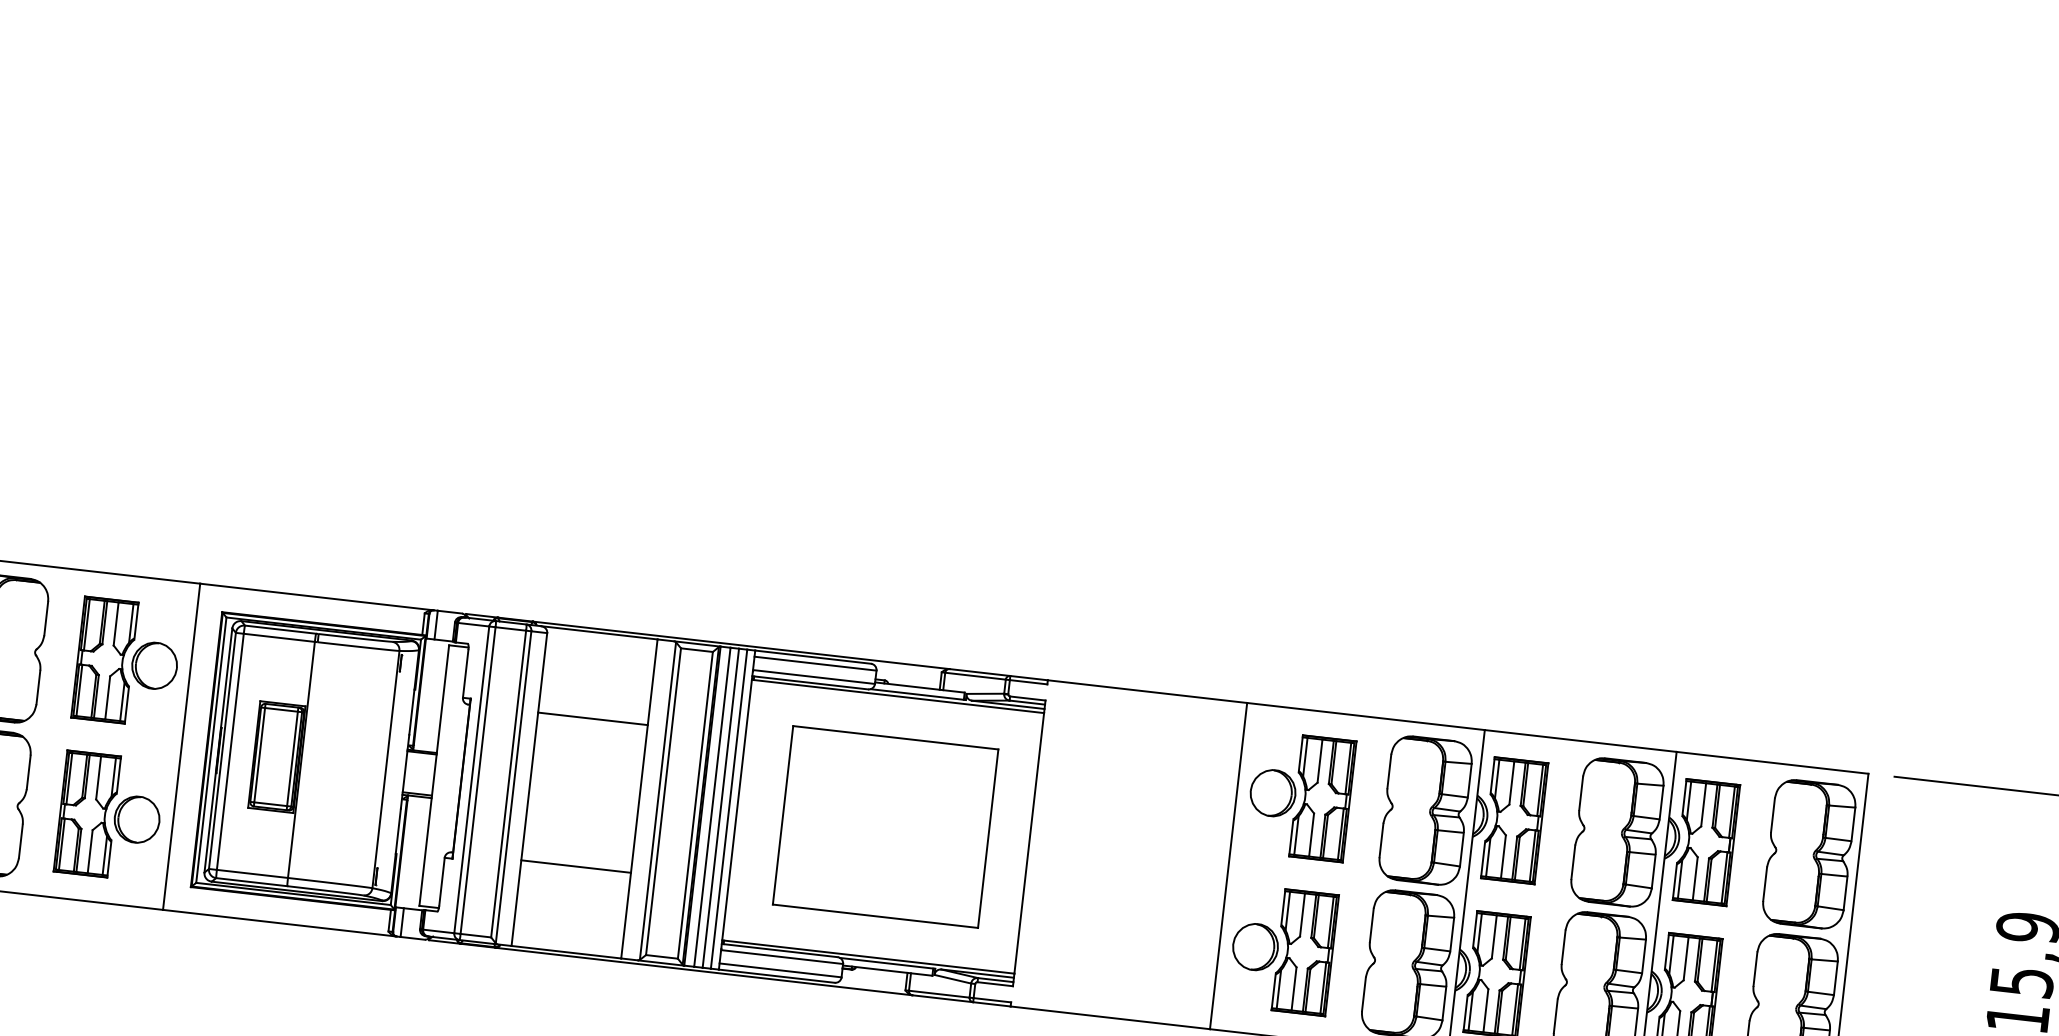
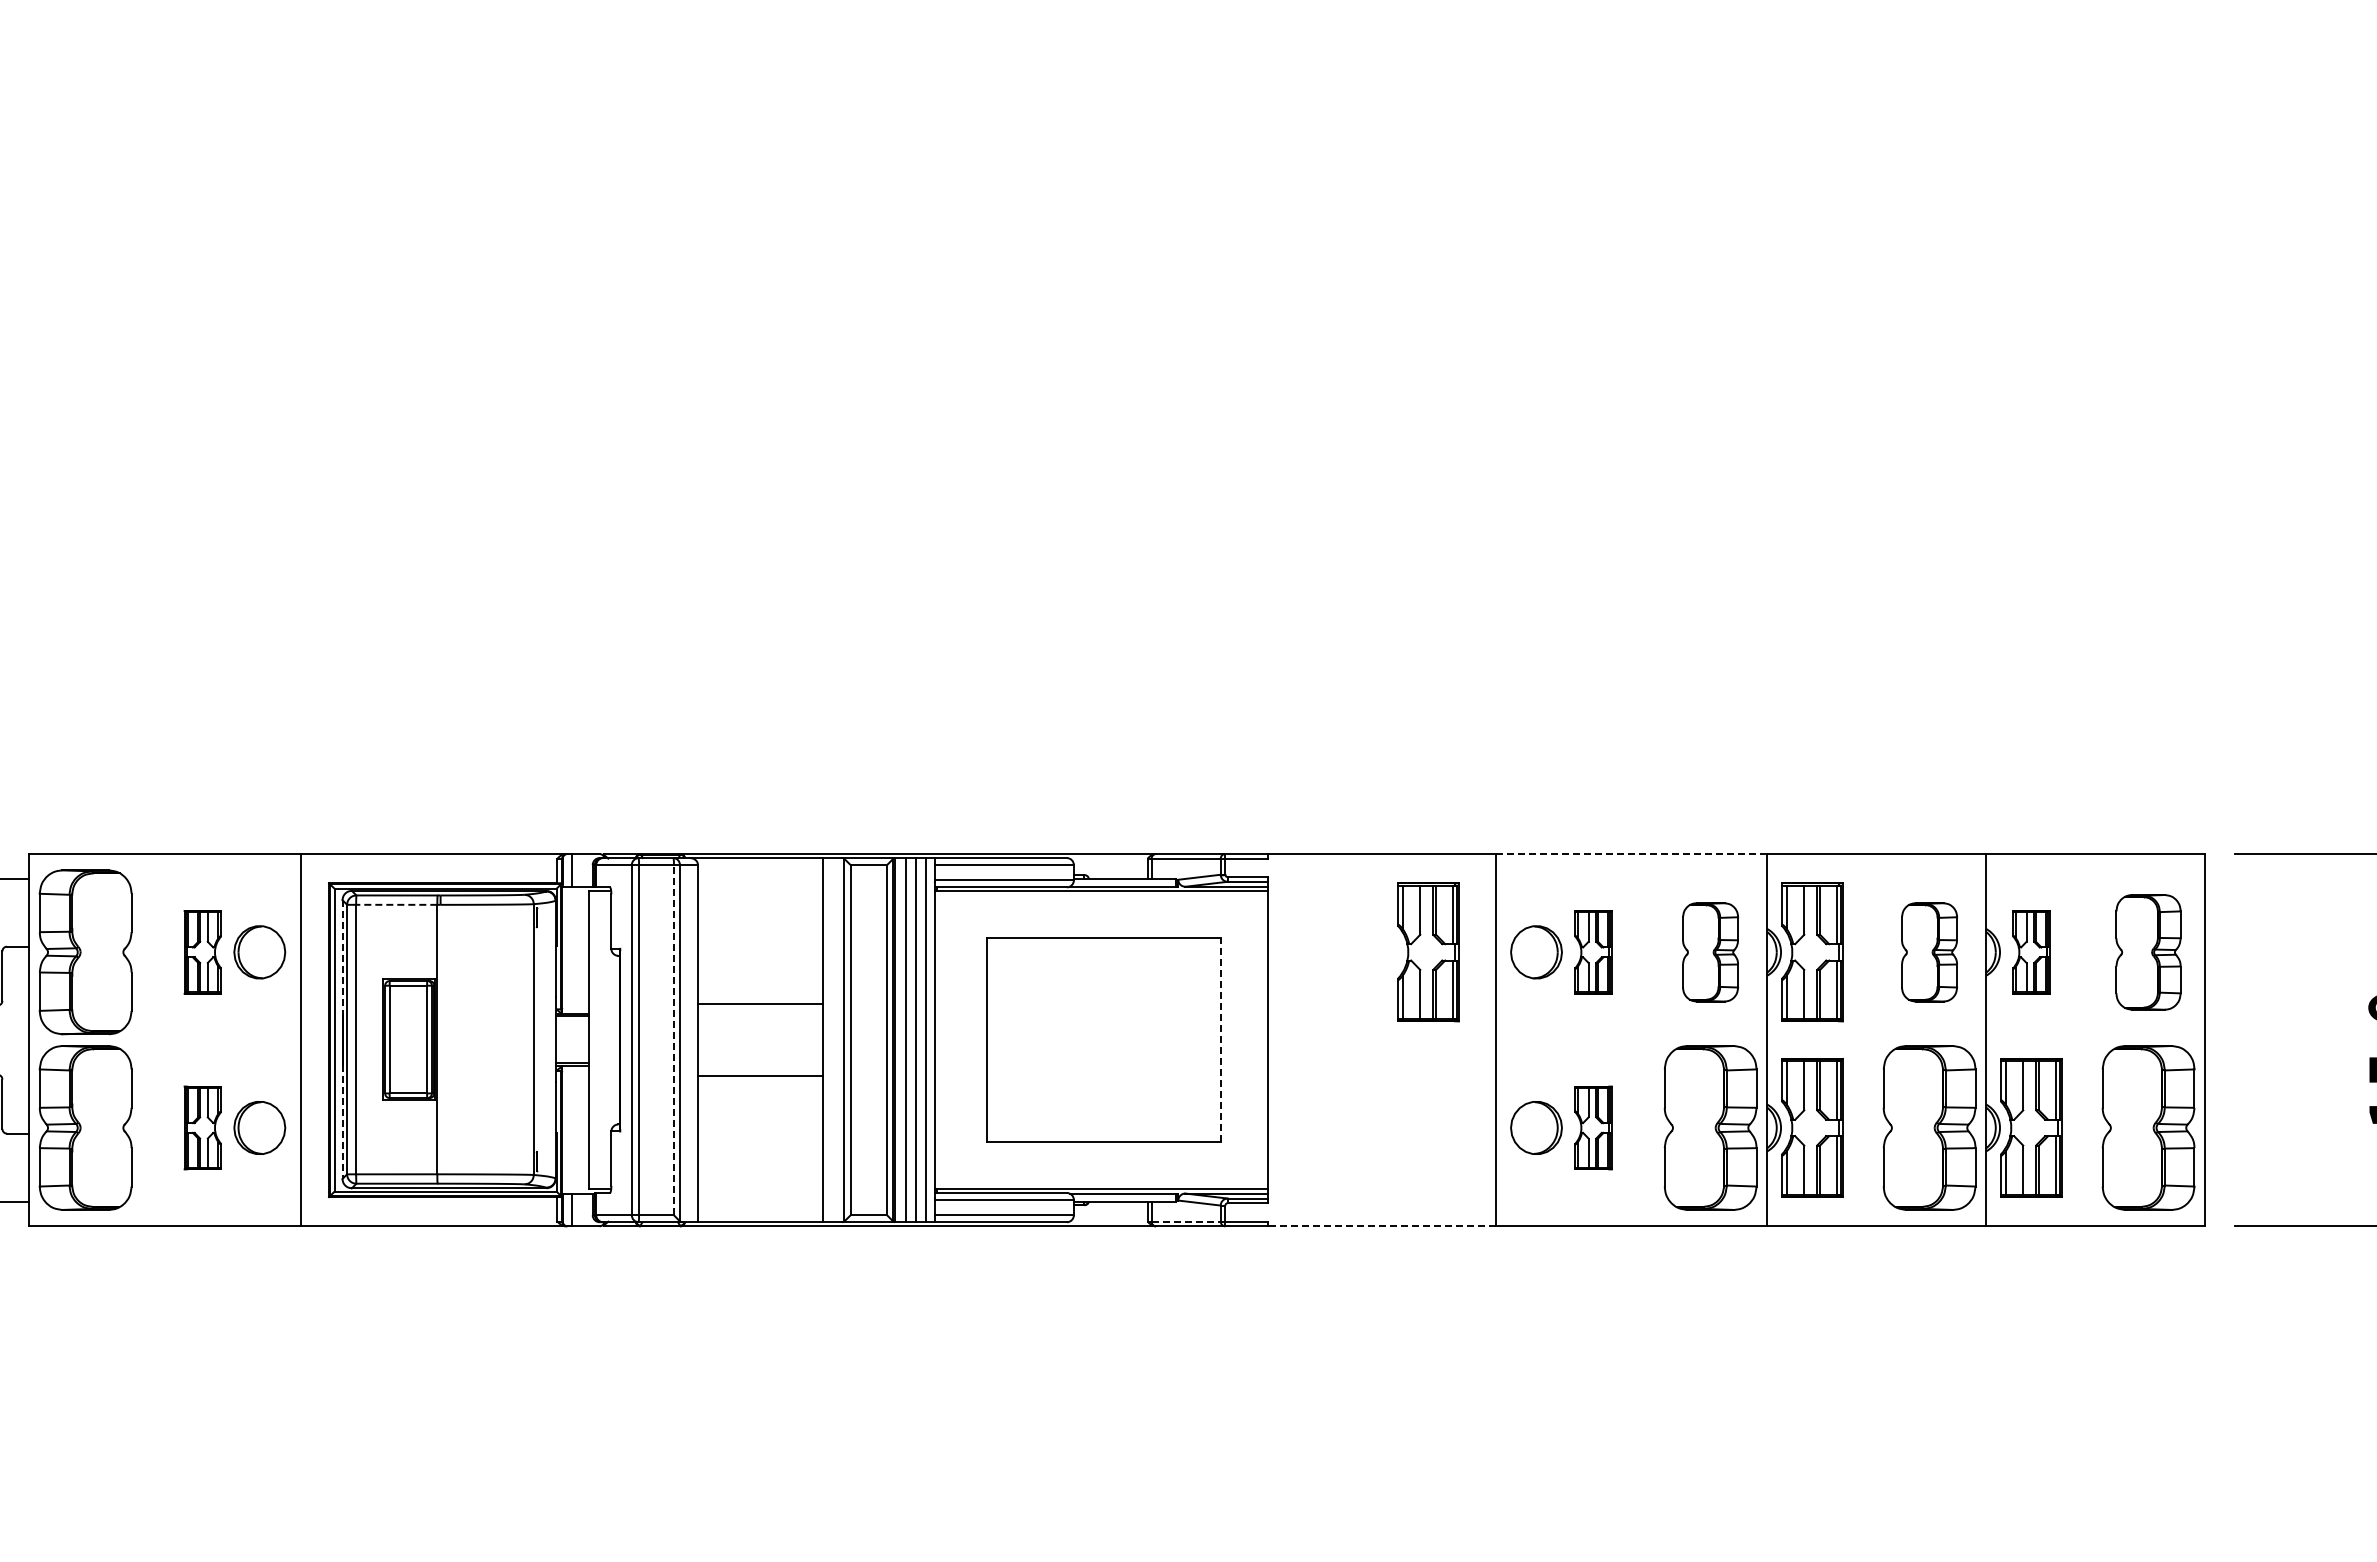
line: (279, 637) -> (396, 904), solid -> dashed
part: (104, 660) -> (202, 952), size x0.6
line: (1366, 716) -> (1631, 853), solid -> dashed
line: (592, 718) -> (760, 1003), moved
line: (218, 751) -> (342, 1040), solid -> dashed
part: (1178, 782) -> (1428, 952), added
line: (508, 783) -> (673, 1039), solid -> dashed
part: (1322, 799) -> (1593, 952), size x0.6
part: (1425, 810) -> (1710, 952), size x0.6
part: (86, 813) -> (202, 1127), size x0.6
part: (1617, 832) -> (1929, 952), size x0.6
line: (988, 839) -> (1221, 1040), solid -> dashed
part: (1706, 842) -> (2031, 952), size x0.6
part: (1809, 854) -> (2148, 952), size x0.7
line: (576, 866) -> (760, 1076), moved
part: (1305, 952) -> (1593, 1127), size x0.6
line: (939, 994) -> (1186, 1221), solid -> dashed
line: (1109, 1017) -> (1381, 1226), solid -> dashed

